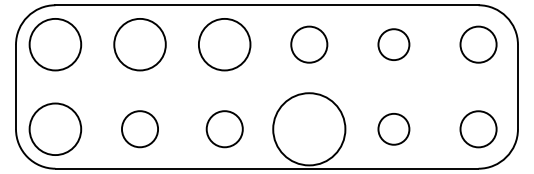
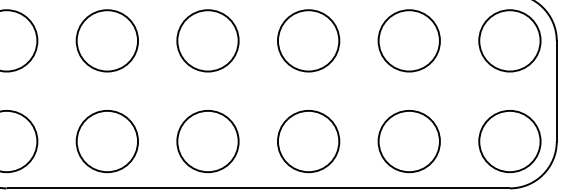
circle: (309, 44) -> (308, 40), size x1.43
circle: (393, 44) -> (408, 40), size x1.67
circle: (478, 44) -> (509, 40), size x1.43
circle: (139, 128) -> (106, 140), size x1.43
circle: (224, 128) -> (207, 140), size x1.43
circle: (309, 129) -> (308, 141), size x0.71
circle: (393, 129) -> (408, 141), size x1.67
circle: (478, 129) -> (509, 141), size x1.43

